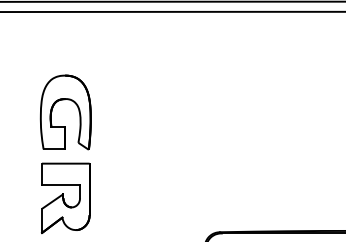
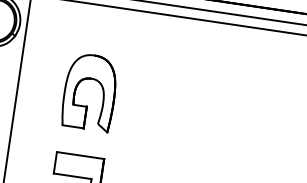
part: (64, 100) -> (90, 80), moved

